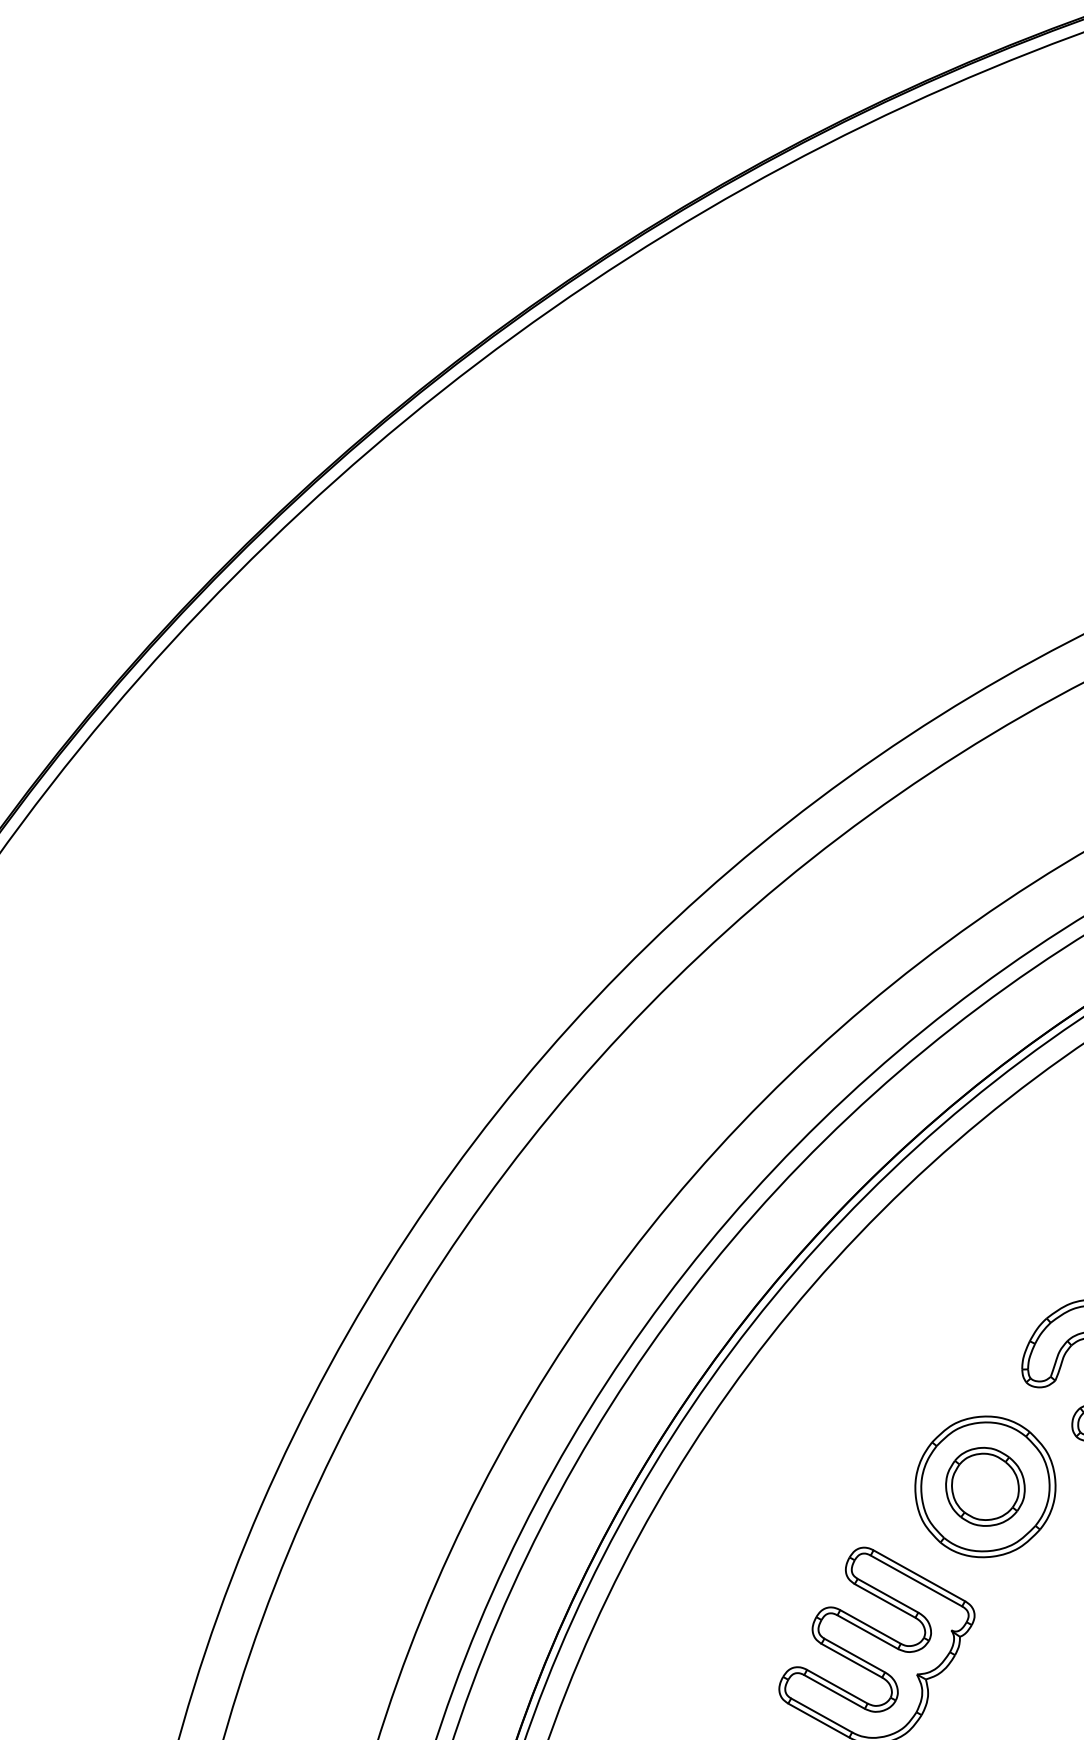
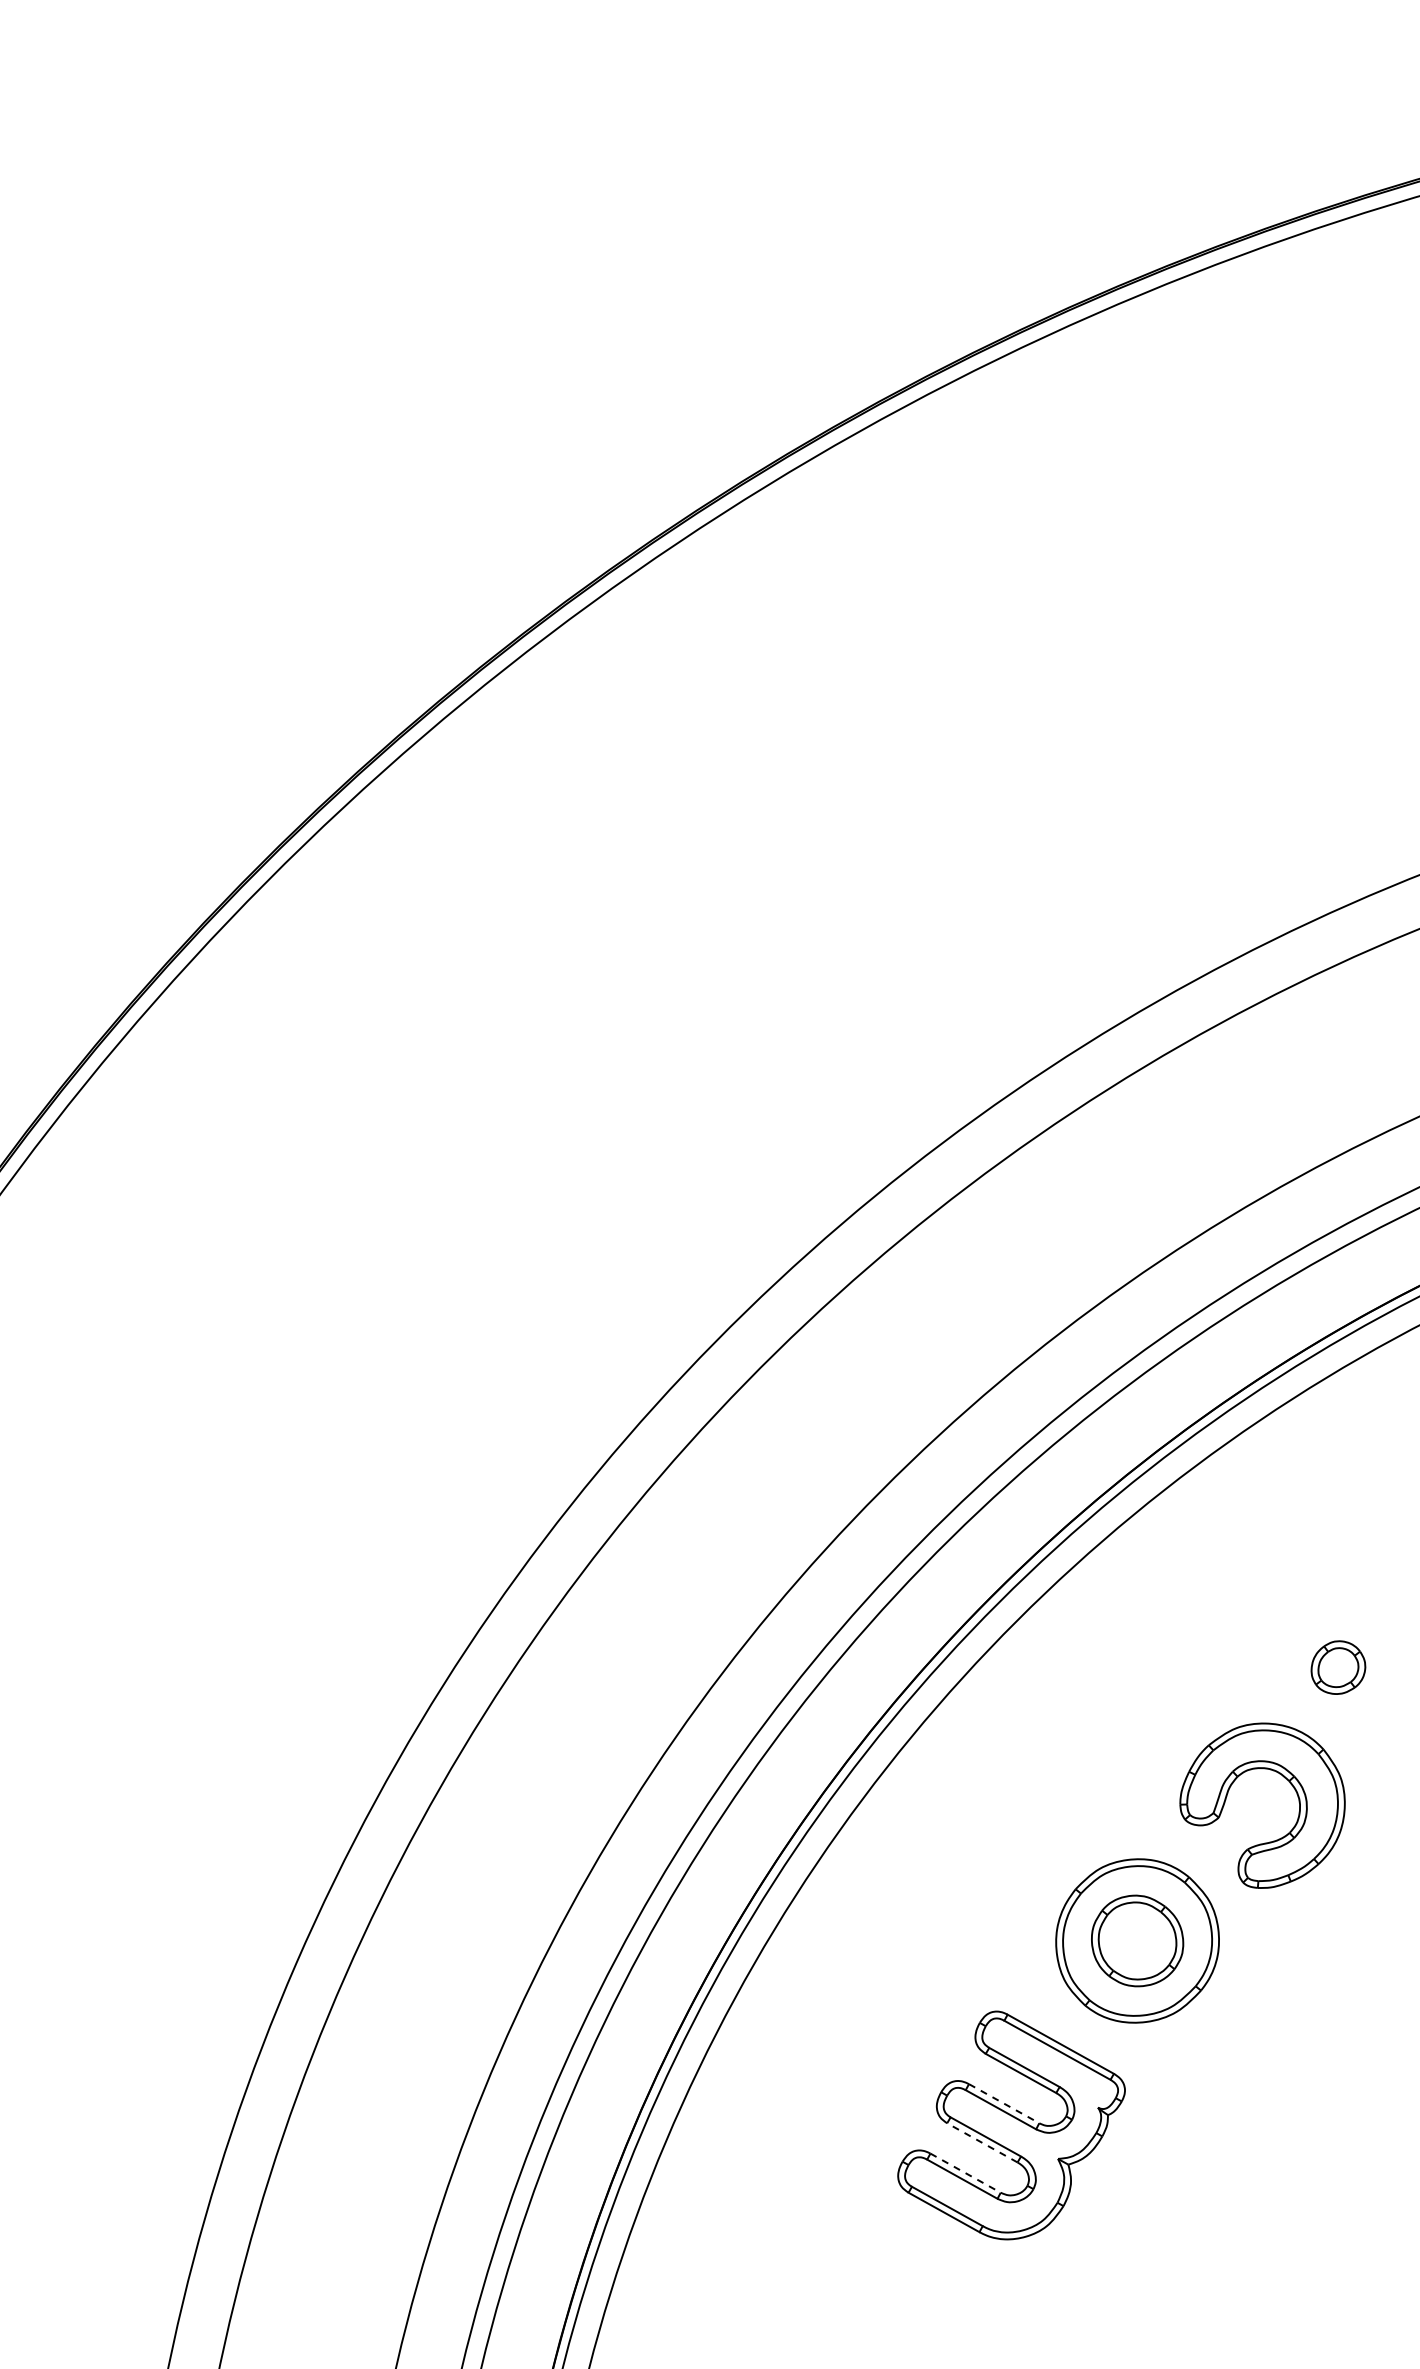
line: (870, 1626) -> (1004, 2103), solid -> dashed
line: (851, 1660) -> (981, 2142), solid -> dashed
line: (838, 1687) -> (966, 2173), solid -> dashed

